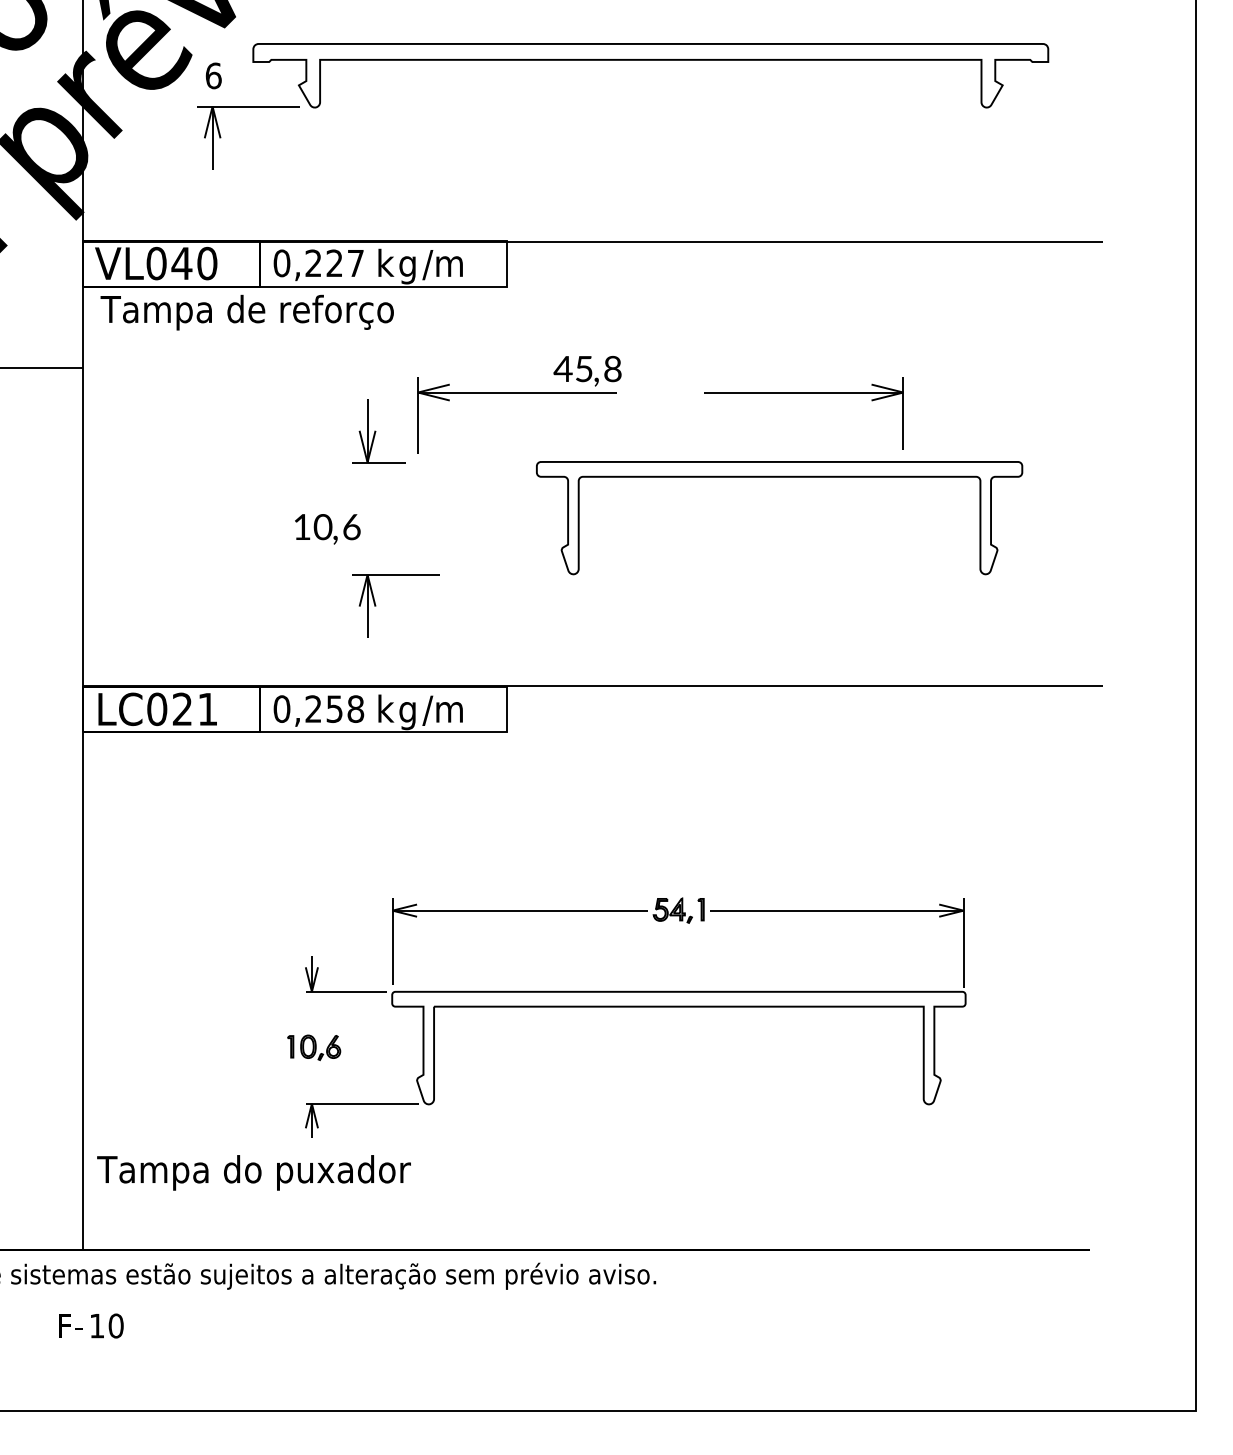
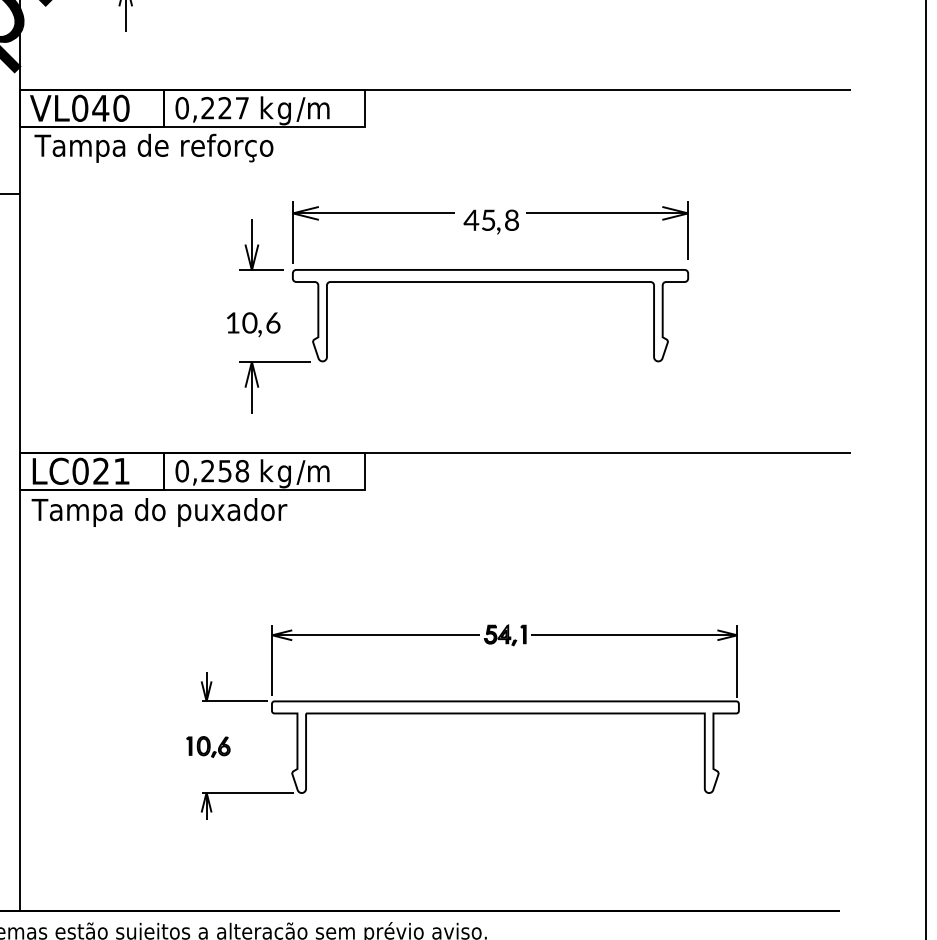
text: (587, 371) -> (491, 222), moved
part: (779, 477) -> (490, 282), moved
text: (327, 529) -> (253, 324), moved
text: (253, 1172) -> (159, 512), moved

